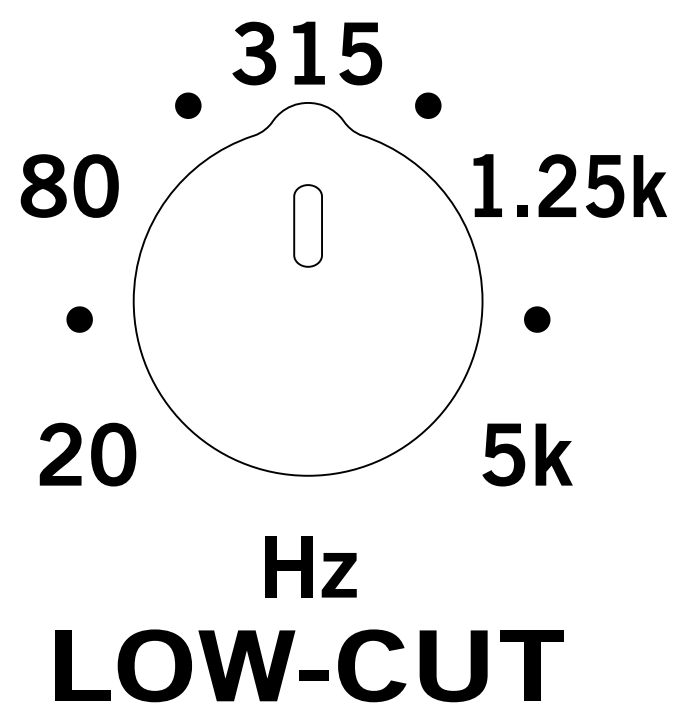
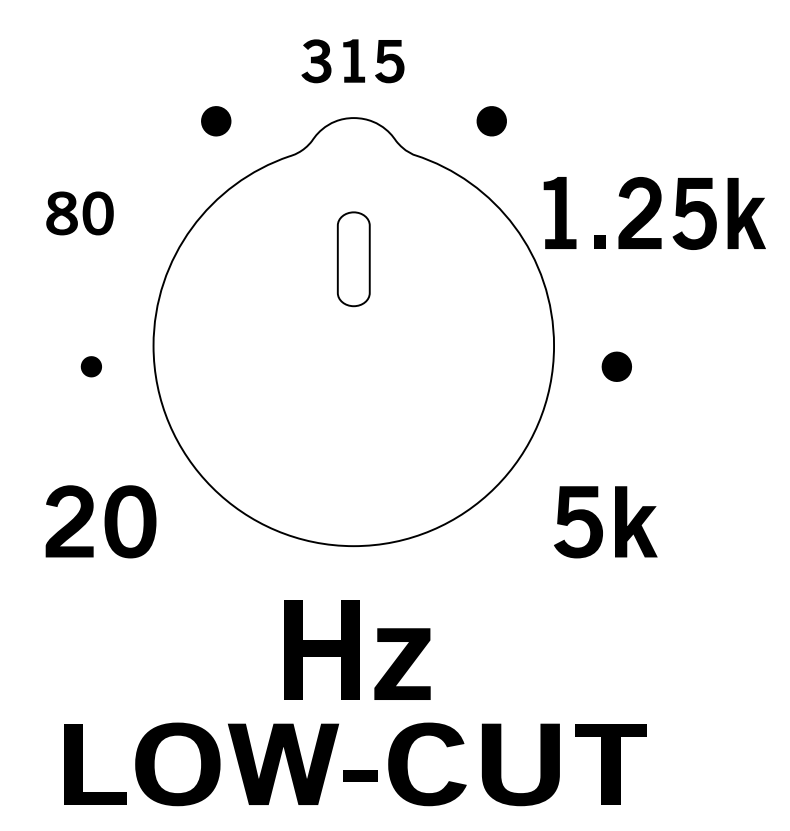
part: (307, 53) -> (353, 61), size x0.6
part: (69, 185) -> (79, 212), size x0.6
part: (79, 319) -> (91, 366), size x0.7
part: (310, 566) -> (356, 650), size x1.4

